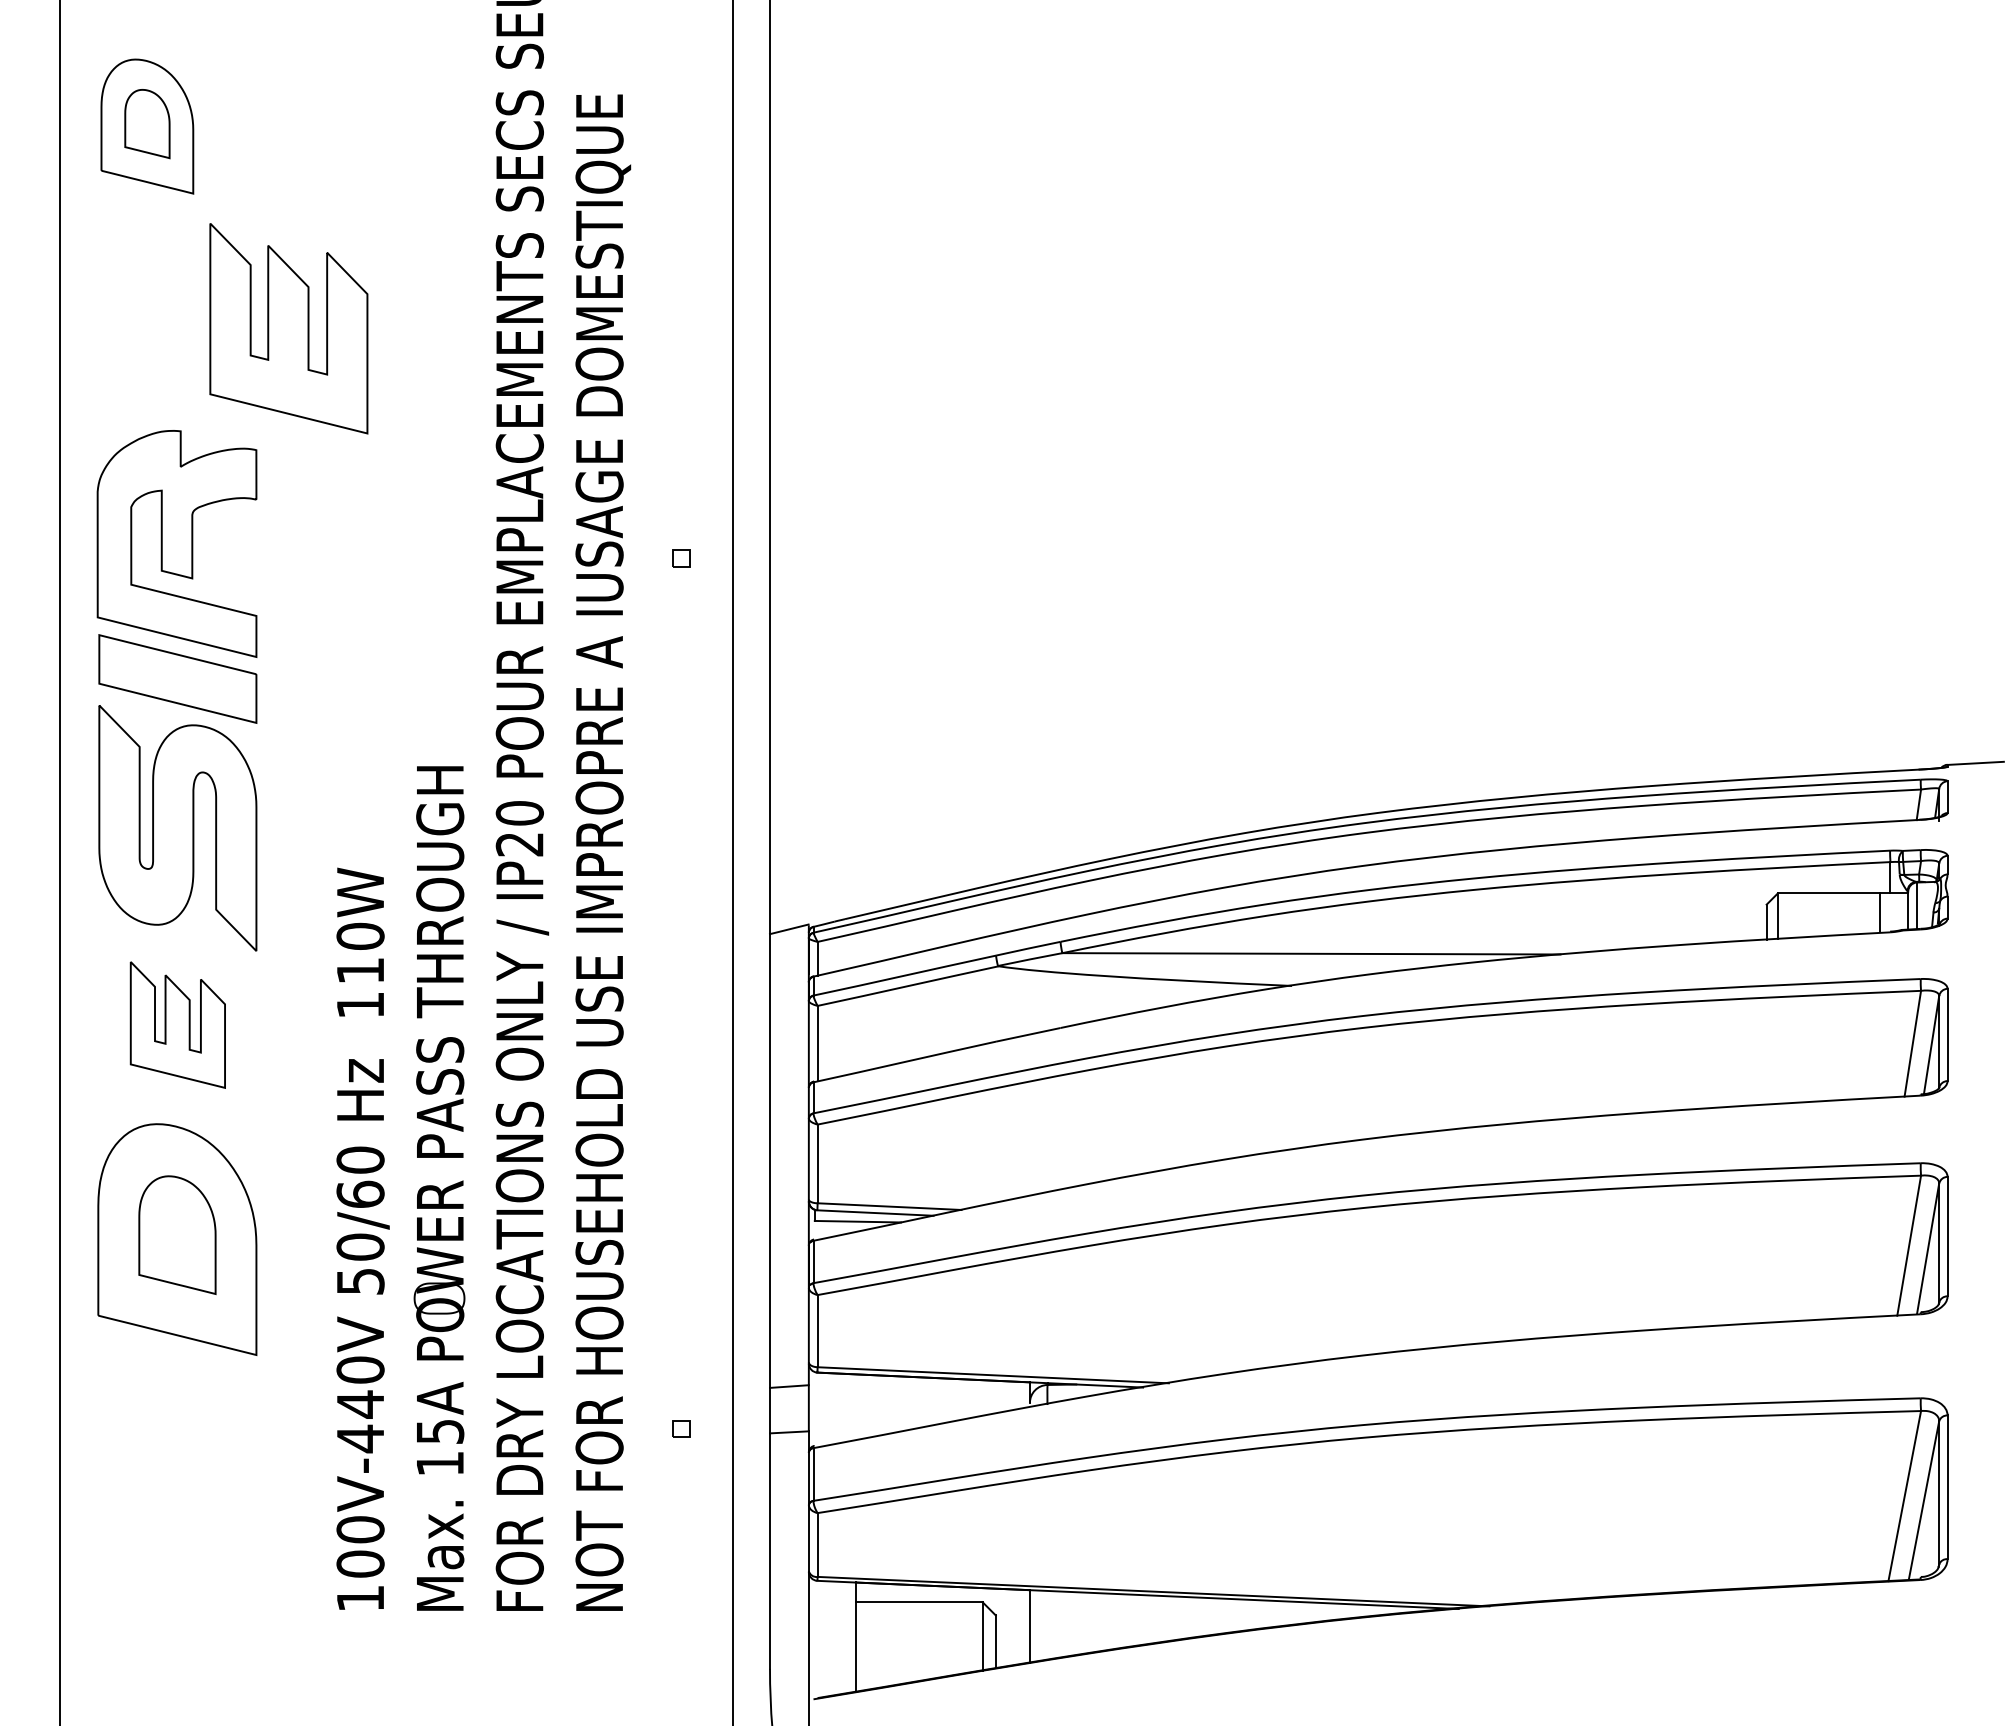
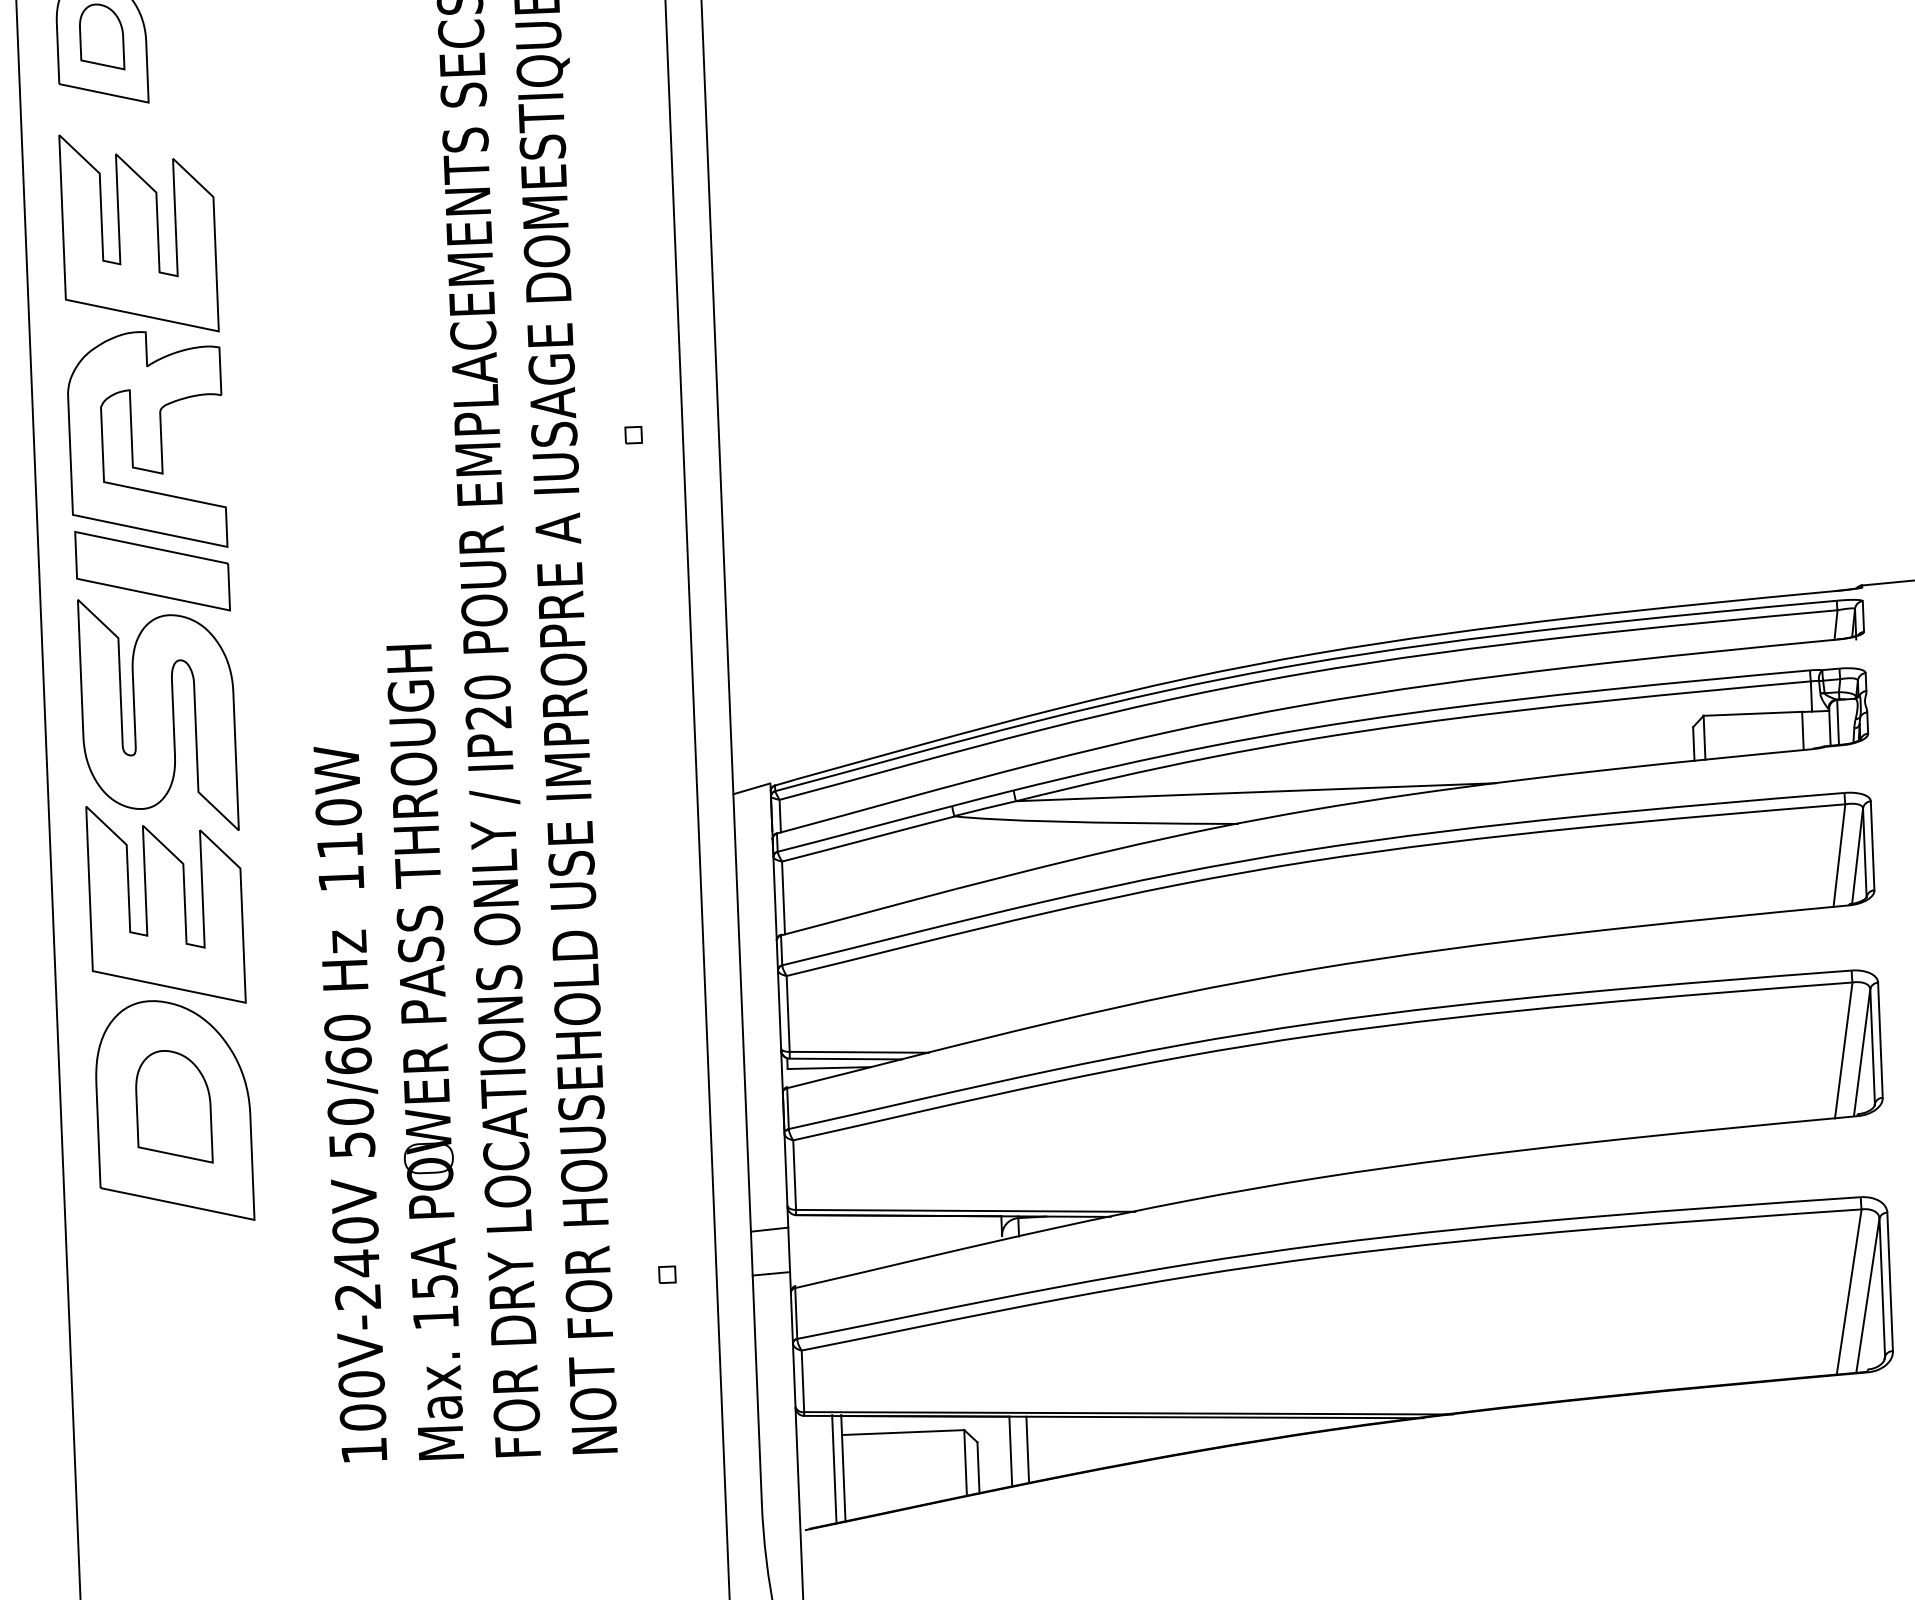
part: (288, 328) -> (138, 233), moved
part: (177, 1024) -> (165, 904), size x1.67
text: (359, 1438) -> (357, 1296), 100V-440V -> 100V-240V
line: (1047, 1624) -> (1027, 1449), added
line: (846, 1637) -> (834, 1469), added

